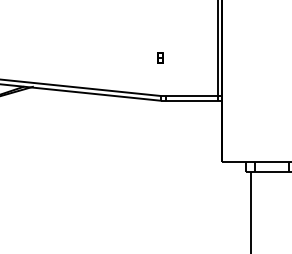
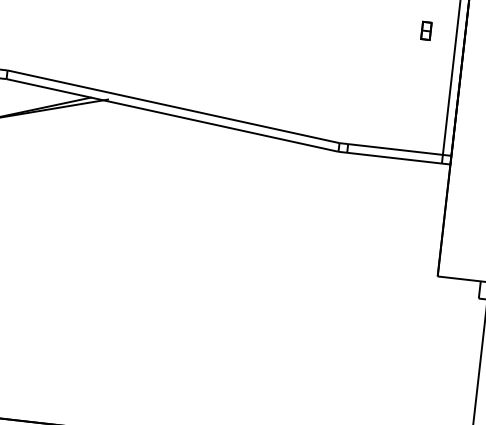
part: (160, 57) -> (426, 30), moved

